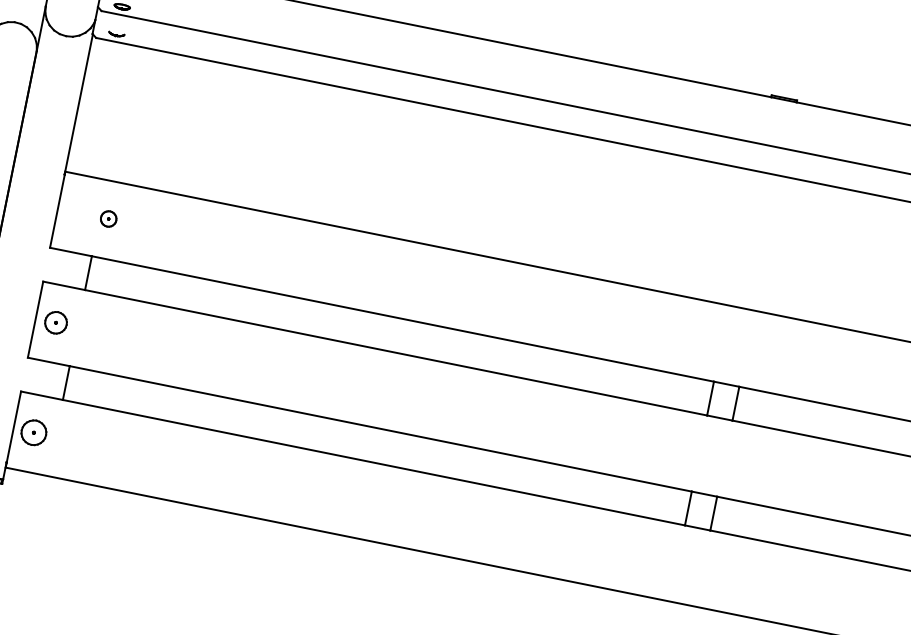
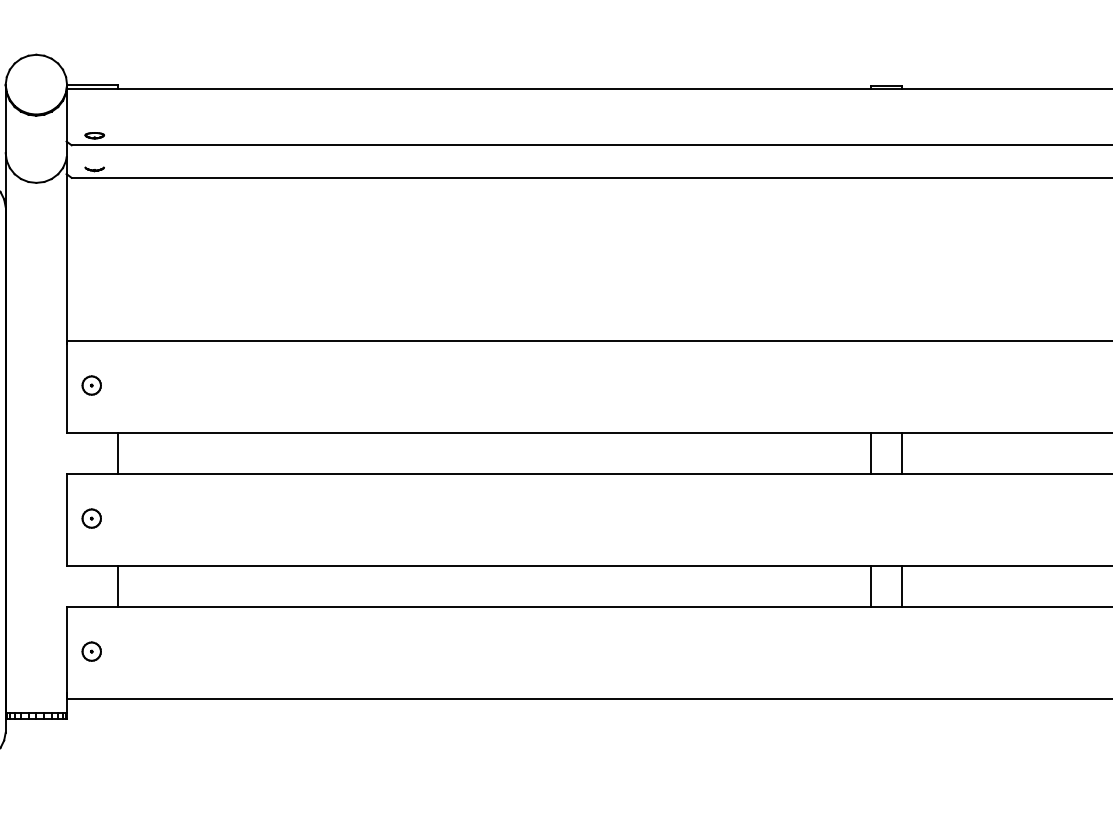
part: (108, 218) -> (91, 385), moved
part: (55, 322) -> (91, 518), size x0.71
part: (33, 432) -> (91, 651), size x0.62

